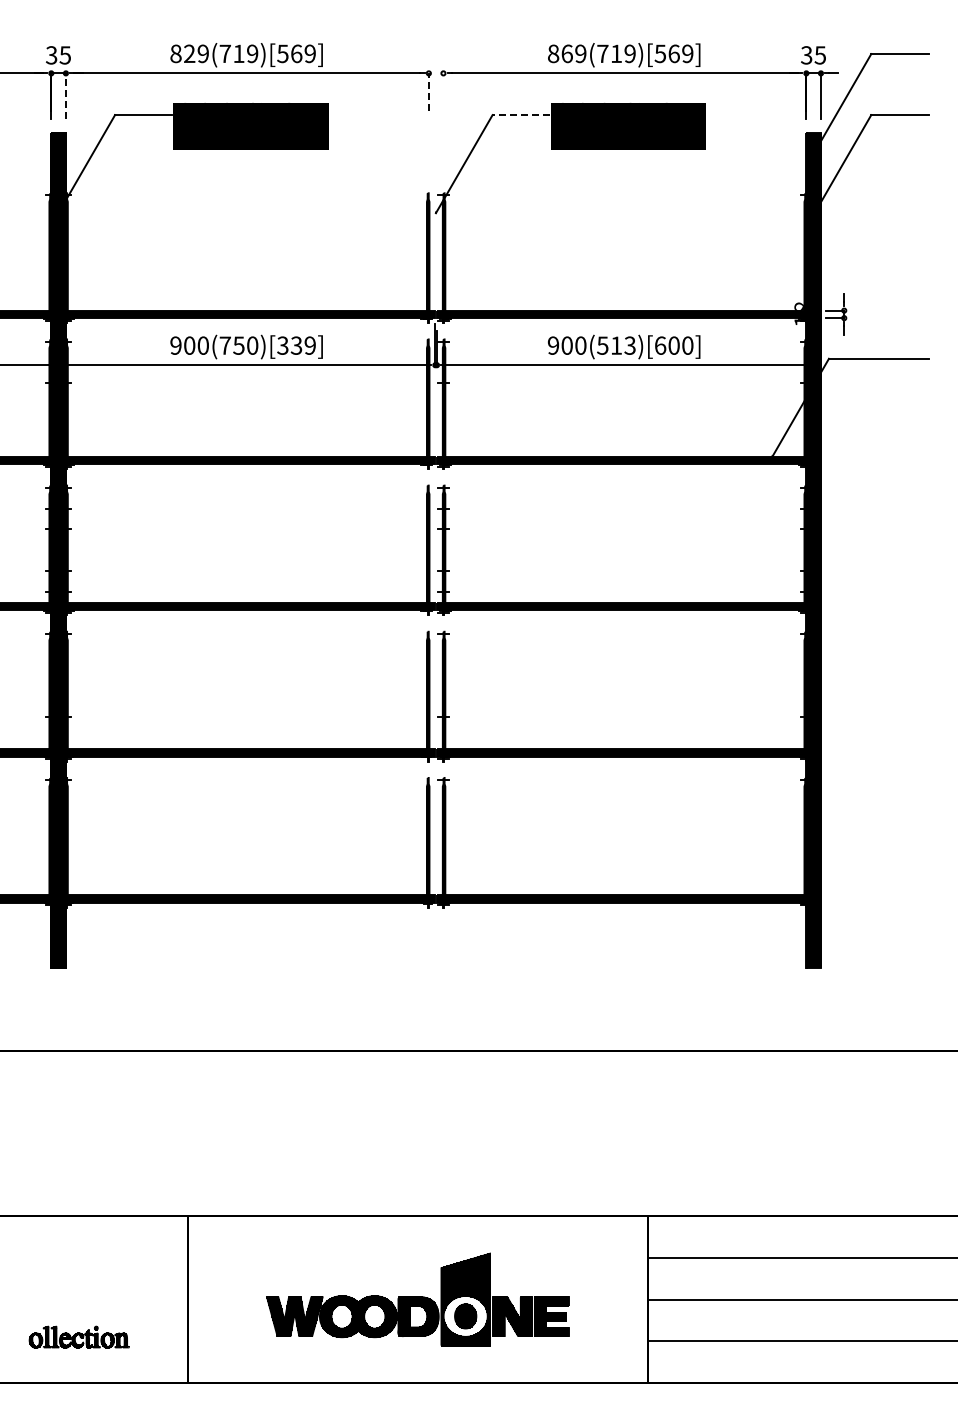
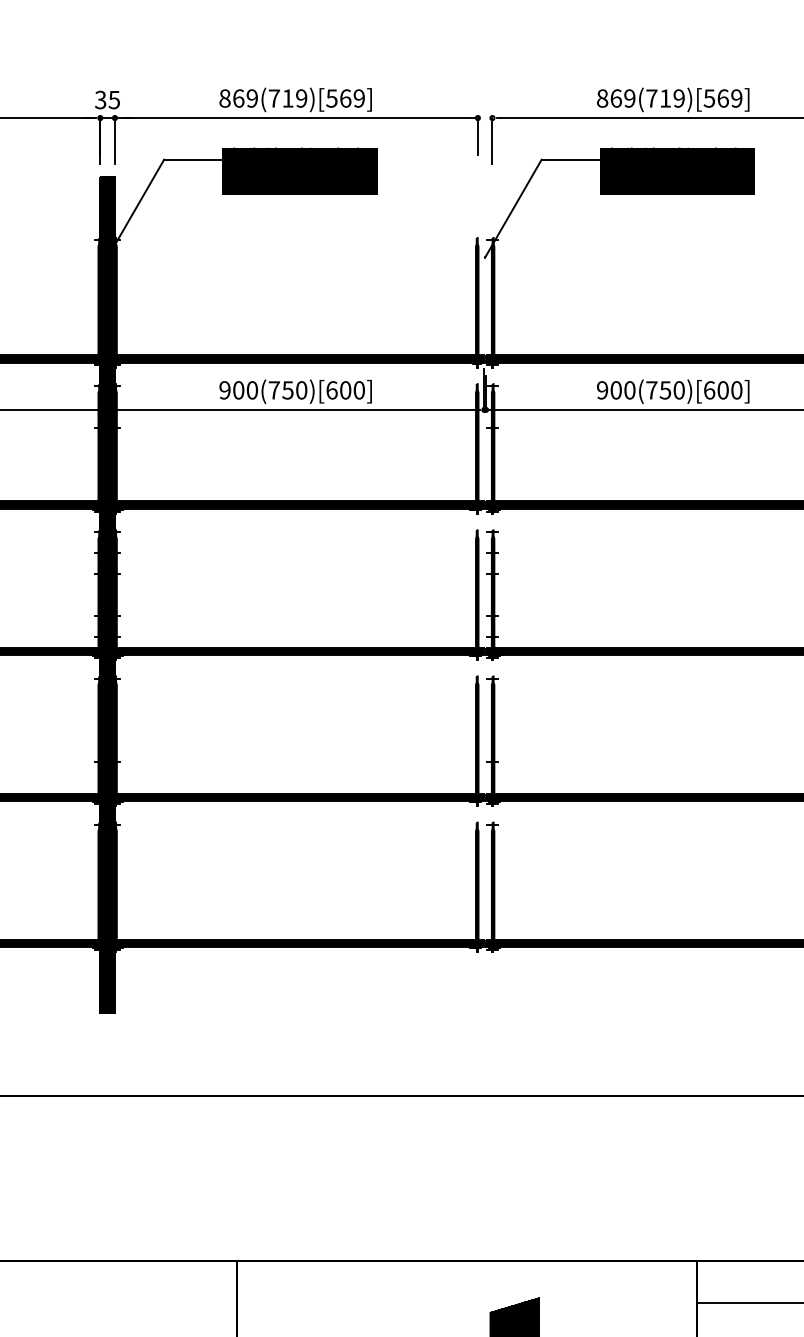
text: (189, 53) -> (238, 98), 829(719)[569] -> 869(719)[569]
line: (428, 92) -> (477, 137), dashed -> solid
line: (65, 95) -> (114, 140), dashed -> solid
line: (443, 96) -> (492, 141), added
line: (521, 115) -> (570, 160), dashed -> solid
text: (296, 345) -> (345, 390), 900(750)[339] -> 900(750)[600]
text: (616, 345) -> (665, 390), 900(513)[600] -> 900(750)[600]

